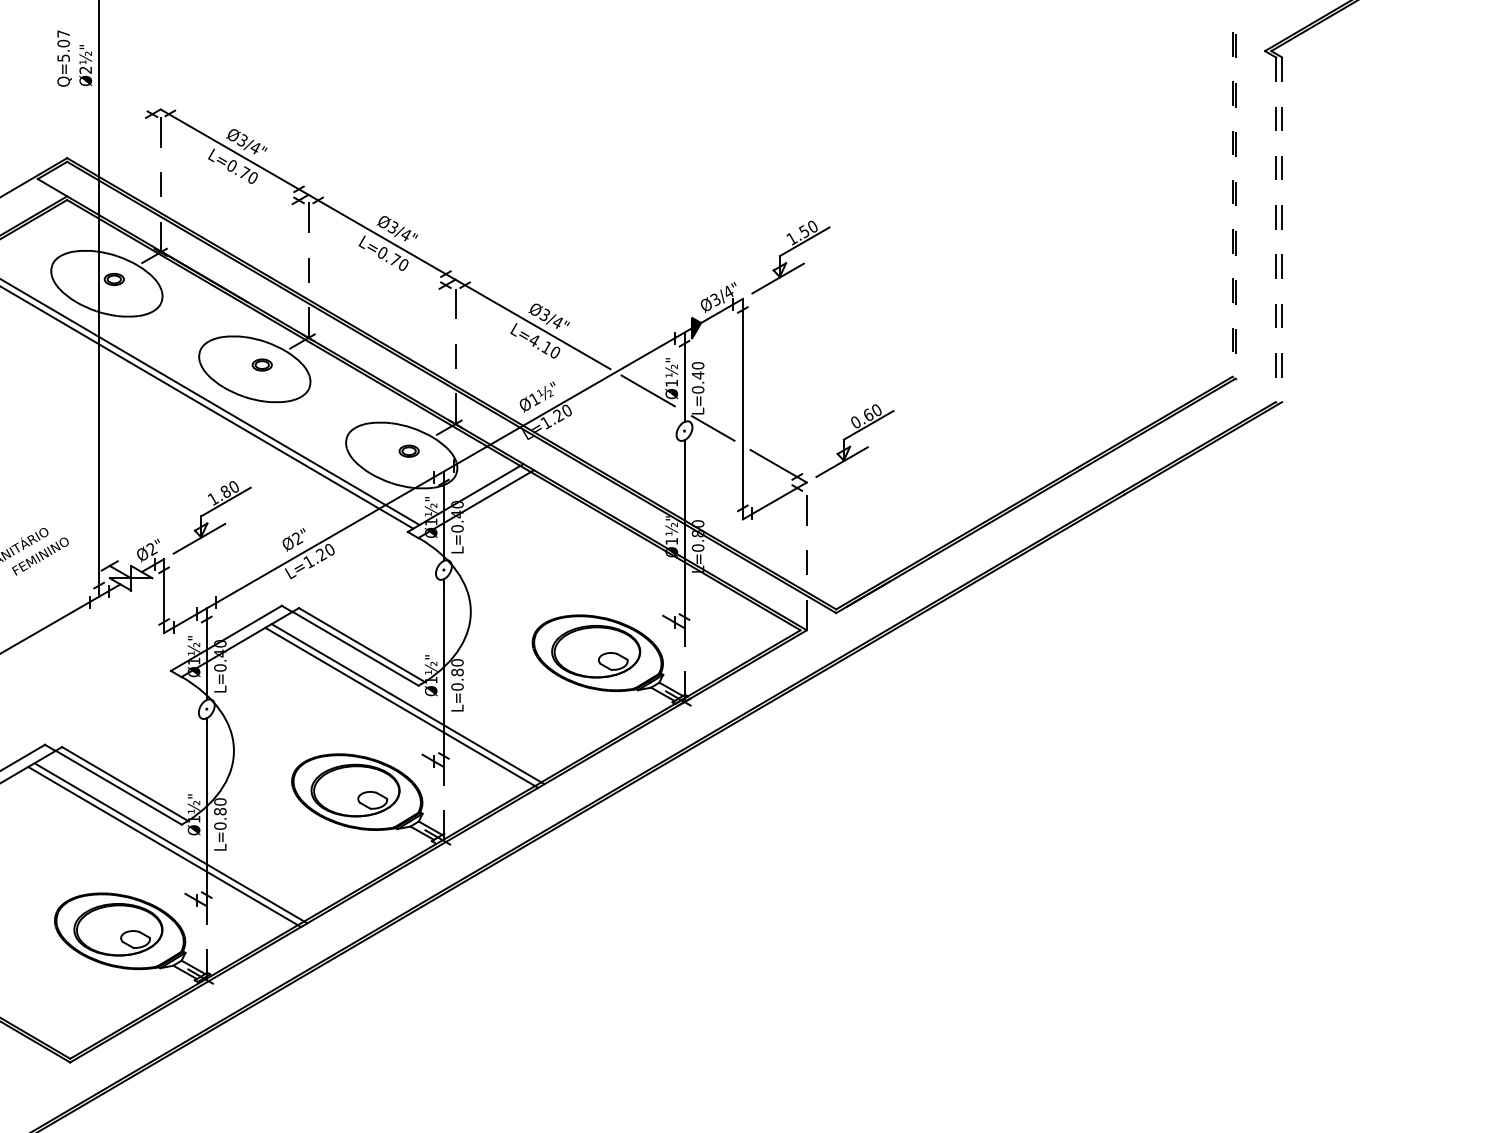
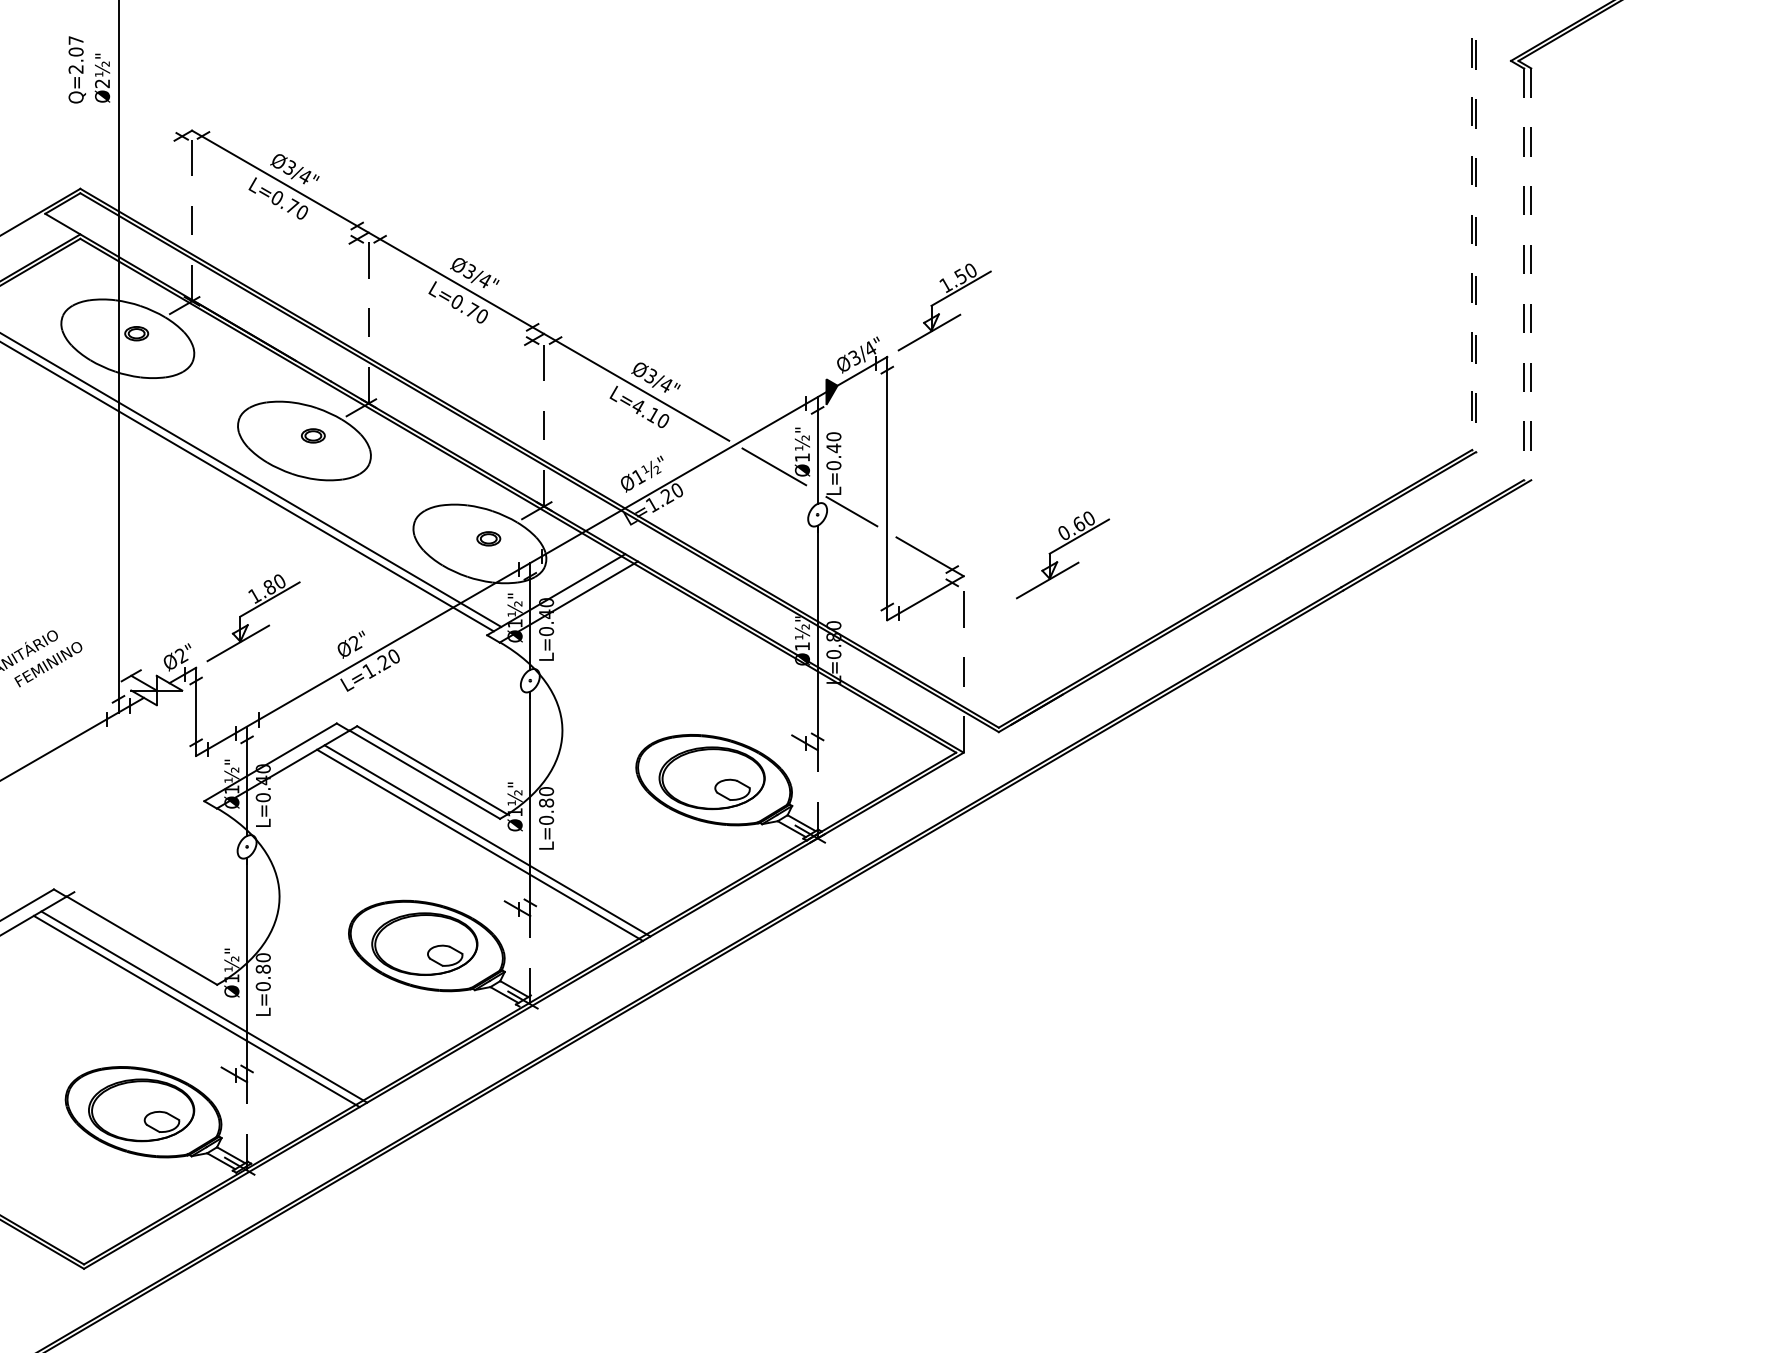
text: (63, 57) -> (75, 68), Q=5.07 -> Q=2.07
part: (854, 440) -> (1062, 554), moved
line: (125, 783) -> (150, 935), removed

